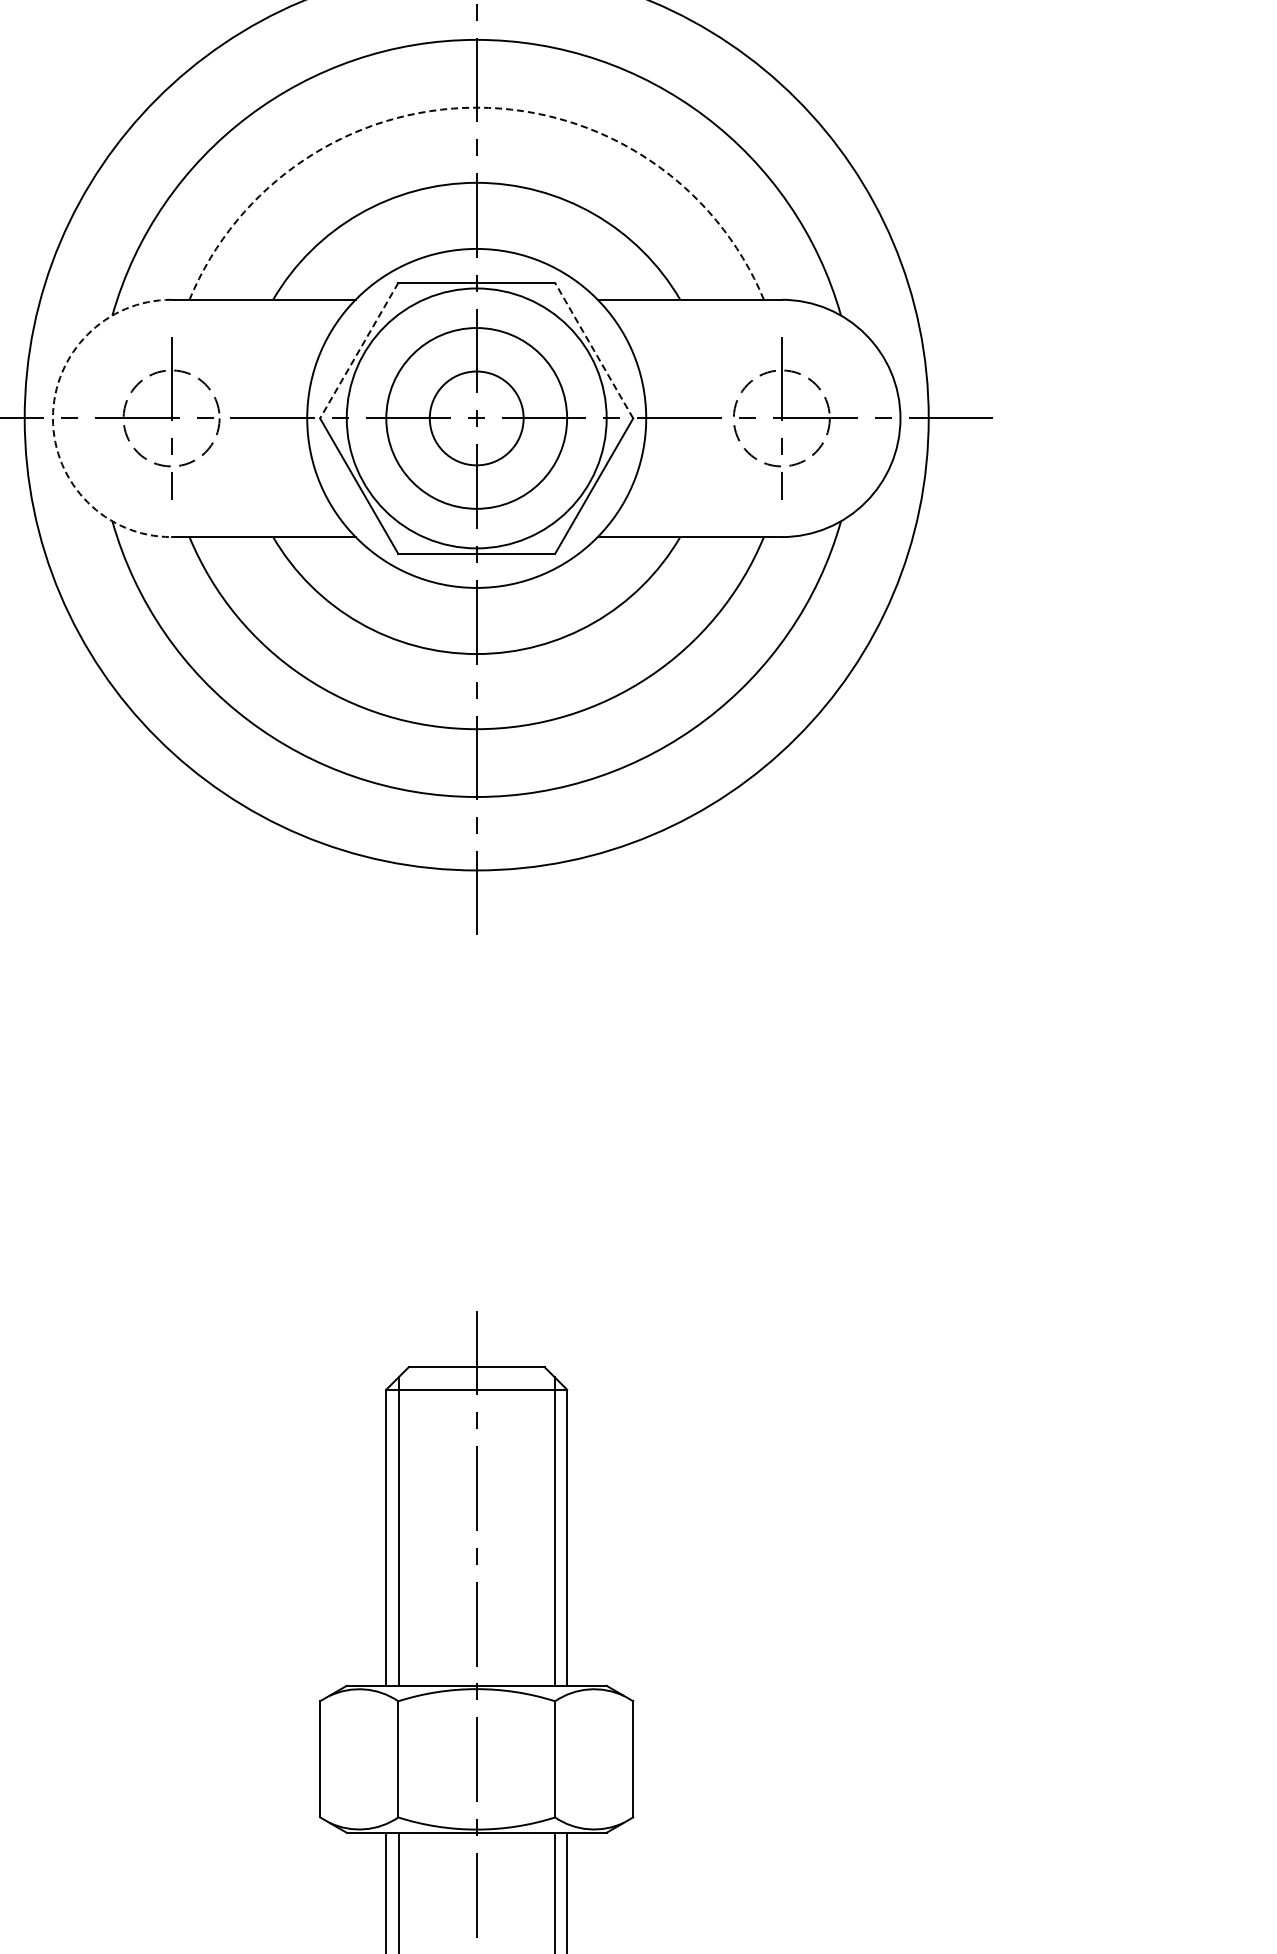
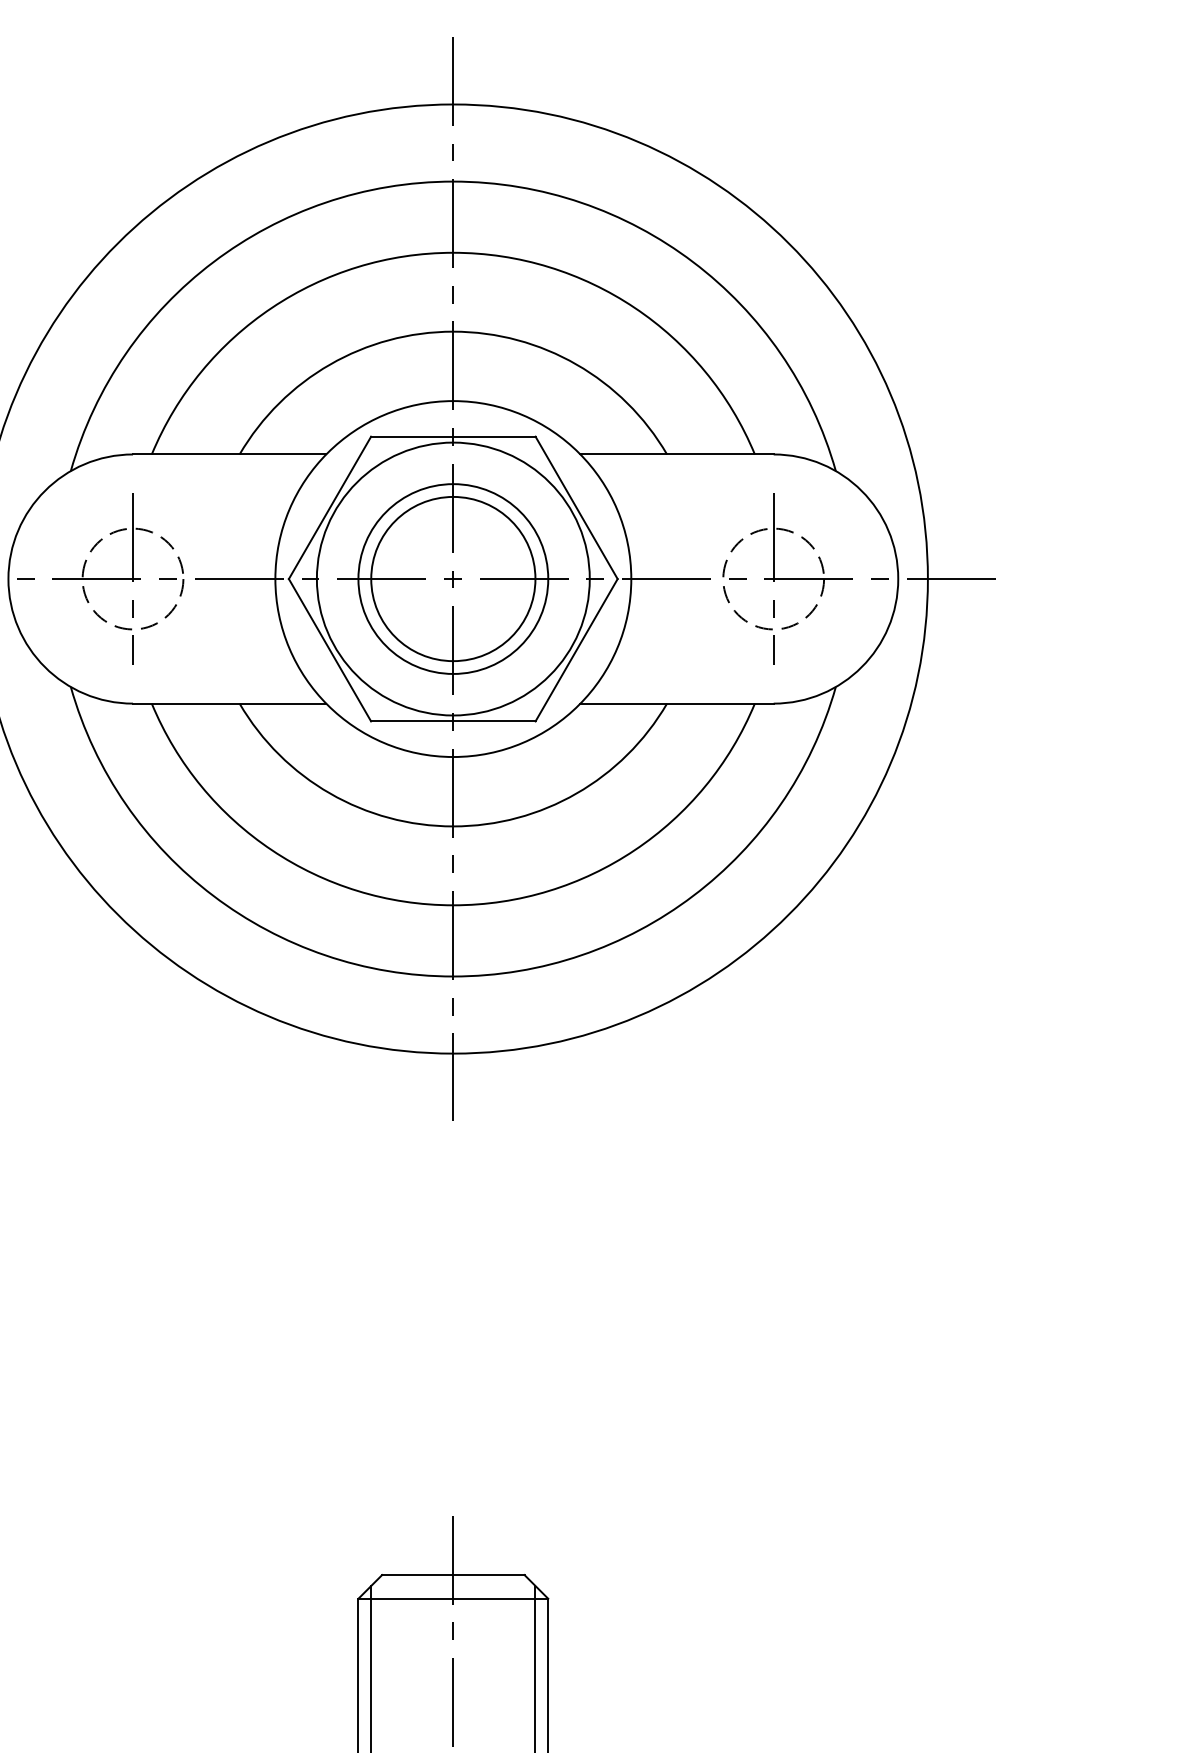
arc: (476, 107) -> (453, 252), dashed -> solid
line: (593, 350) -> (575, 507), dashed -> solid
line: (359, 351) -> (330, 508), dashed -> solid
arc: (52, 418) -> (7, 579), dashed -> solid
circle: (476, 418) -> (453, 579), size x1.67

